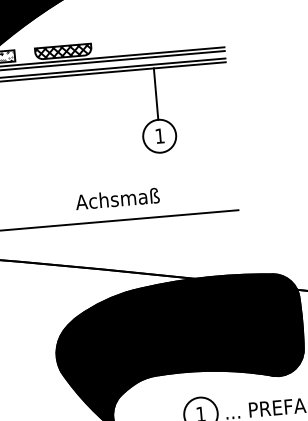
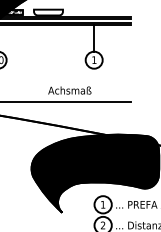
hatch: (63, 51) -> (48, 12), removed

